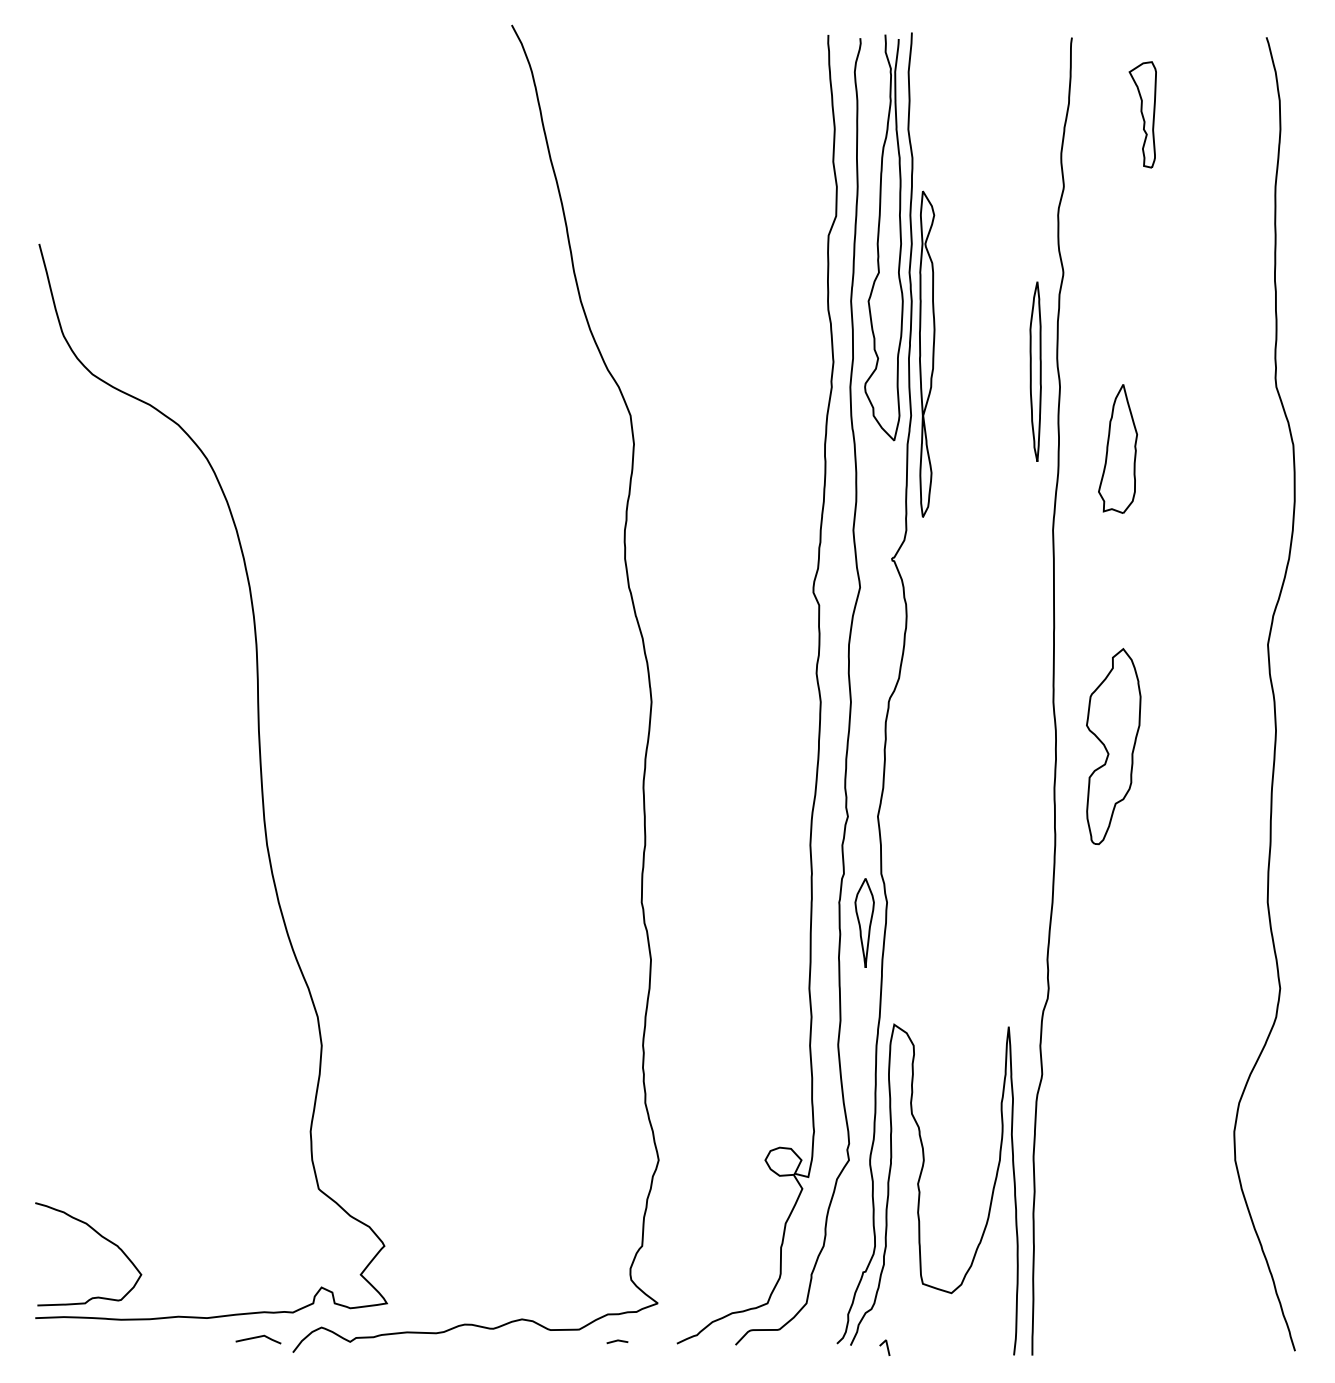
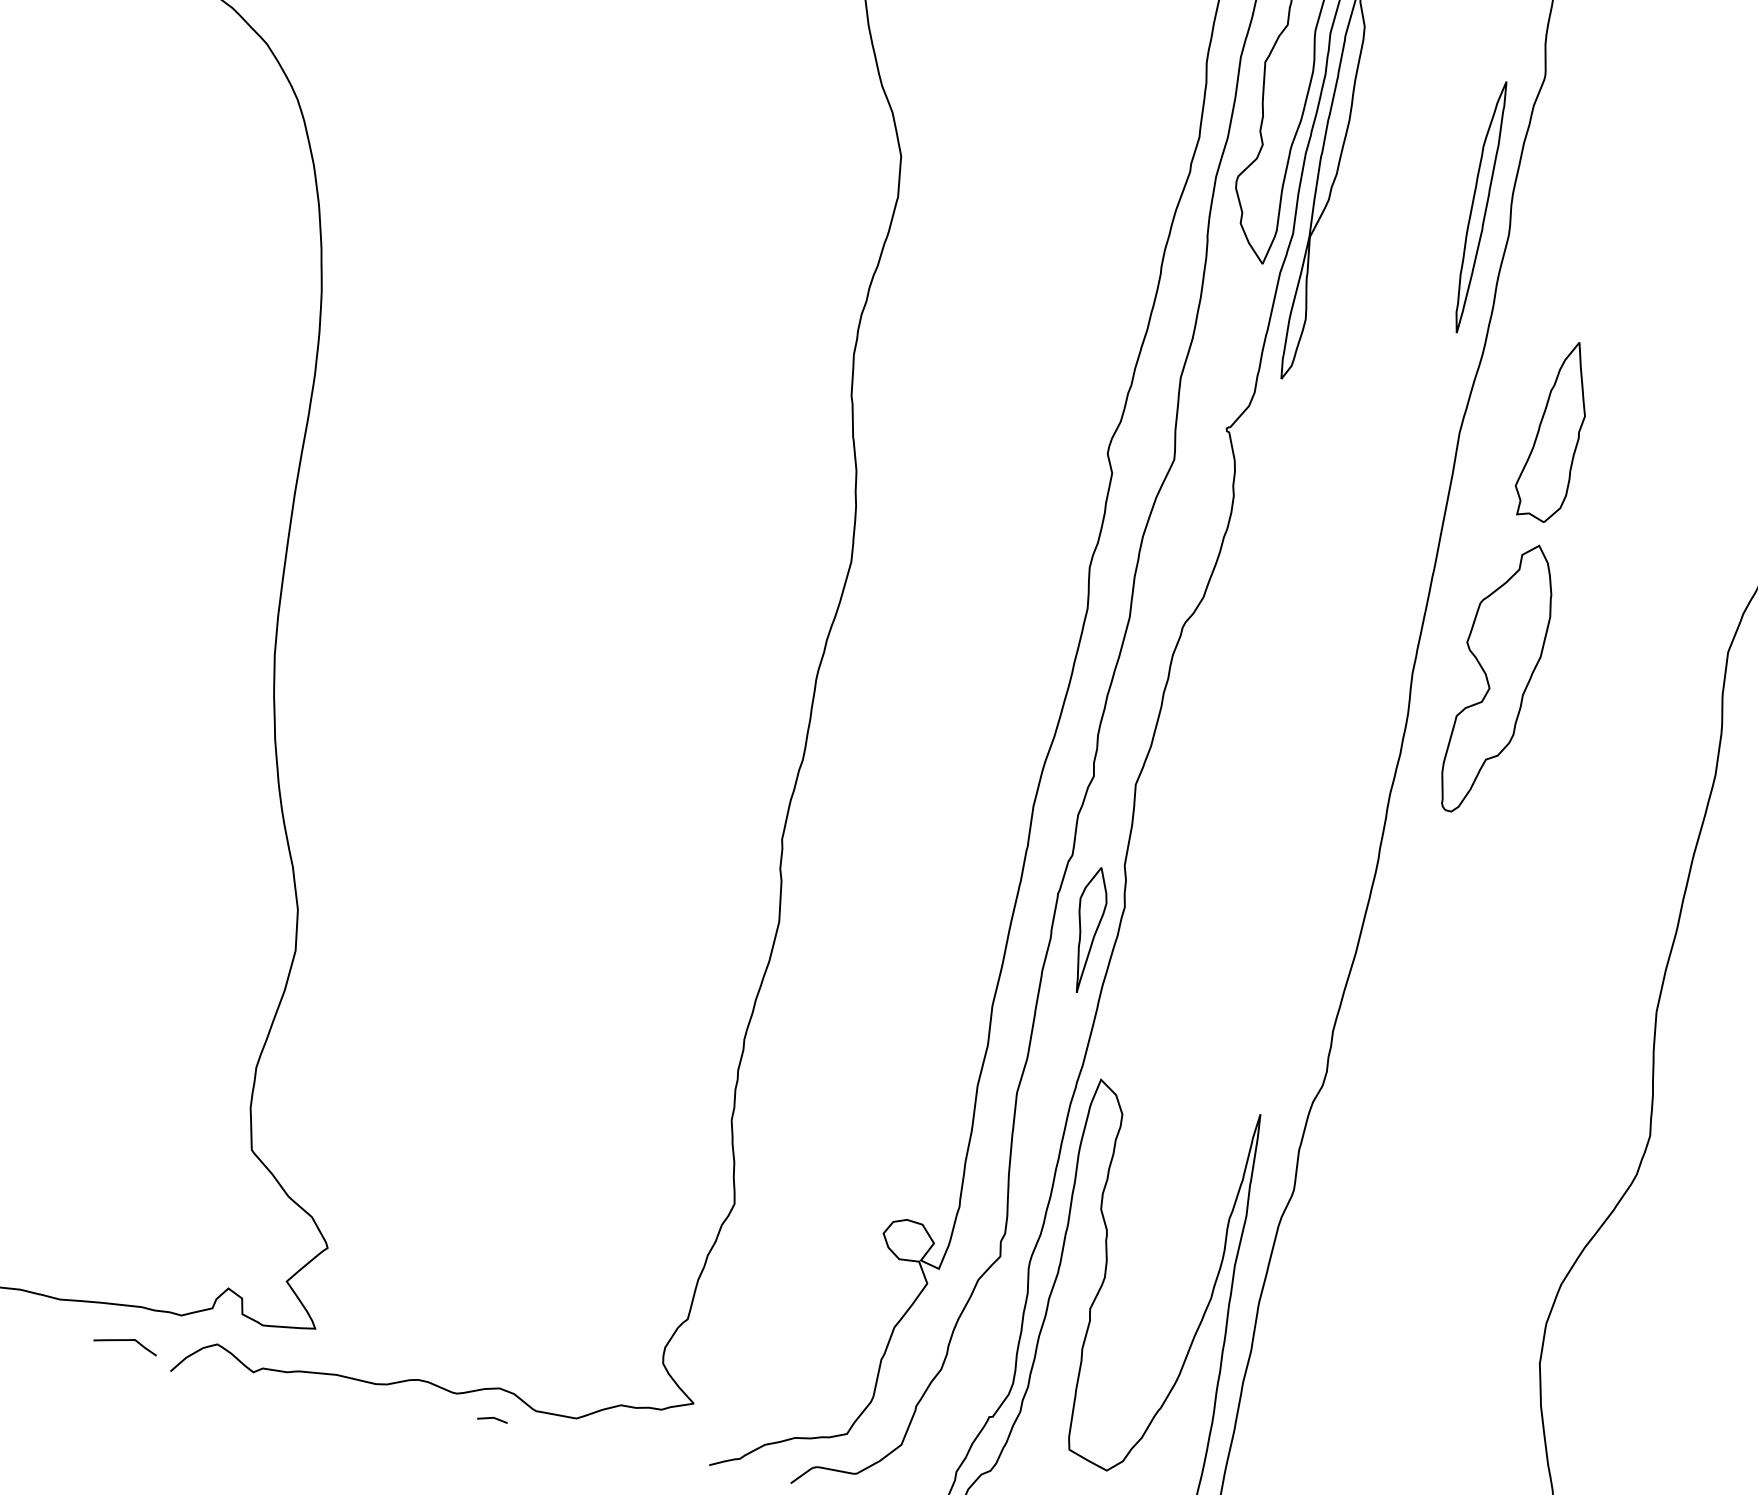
part: (1117, 448) -> (1553, 430), moved
part: (1113, 746) -> (1498, 679), moved
line: (617, 1341) -> (492, 1419), moved

